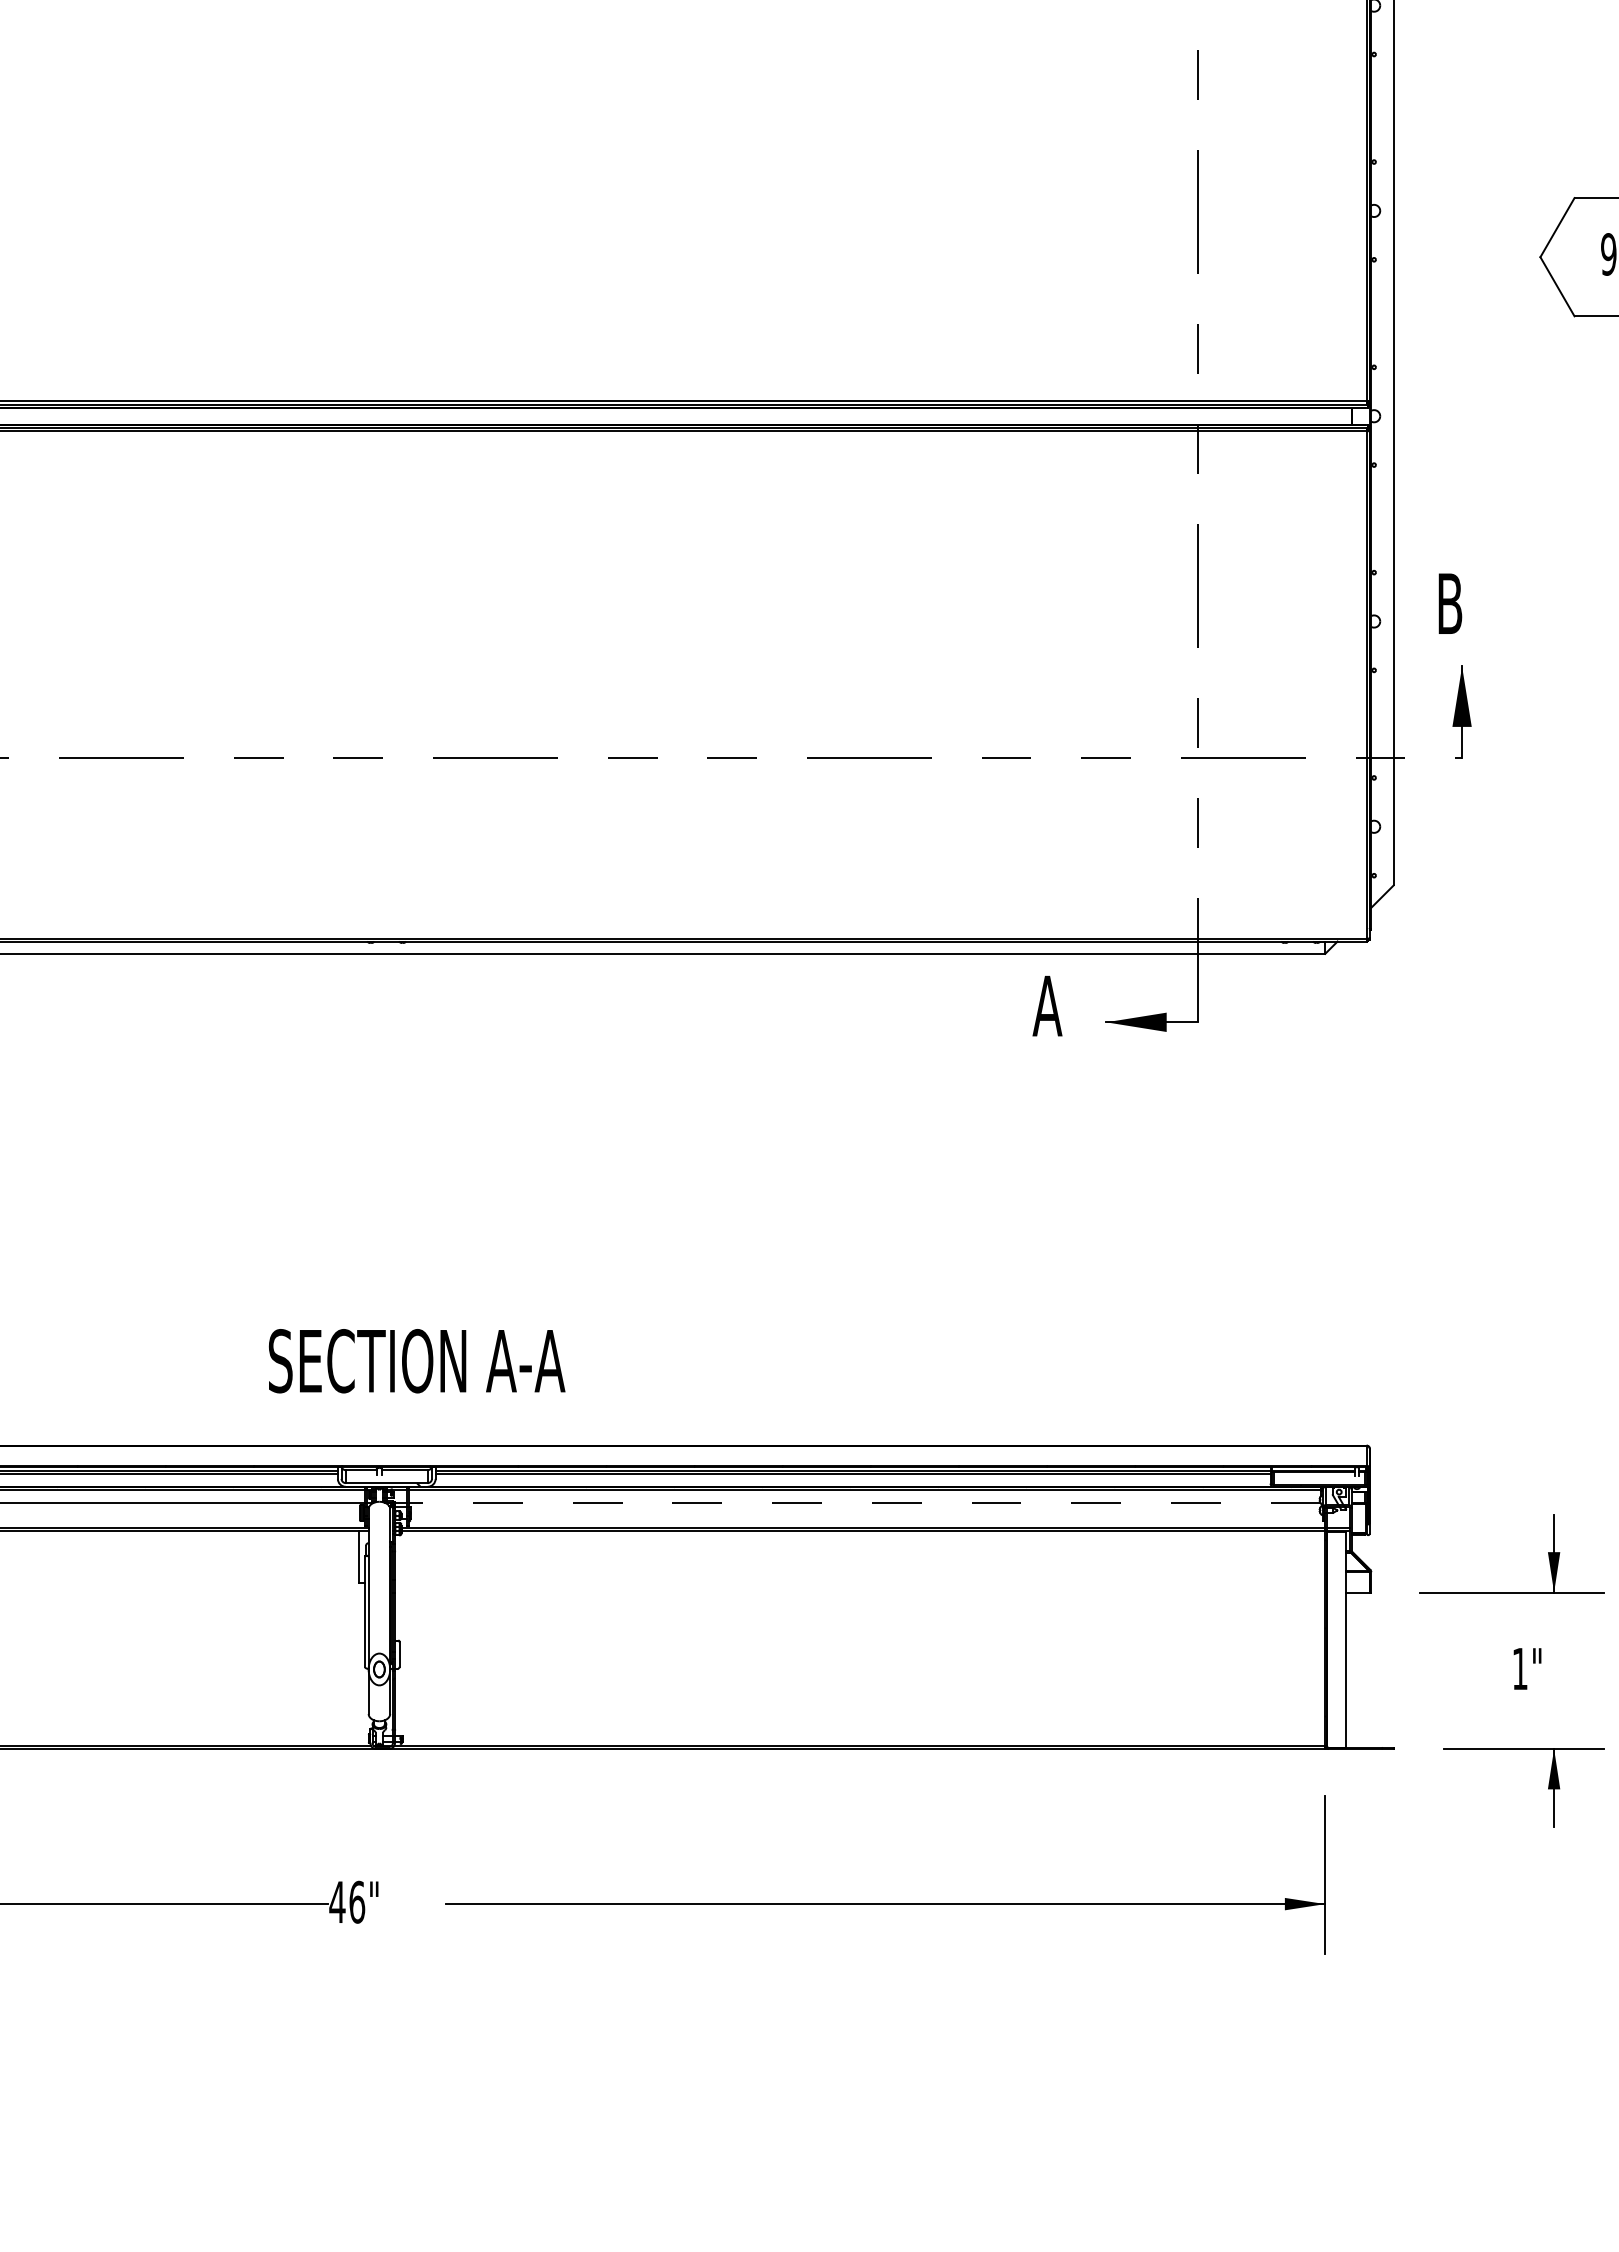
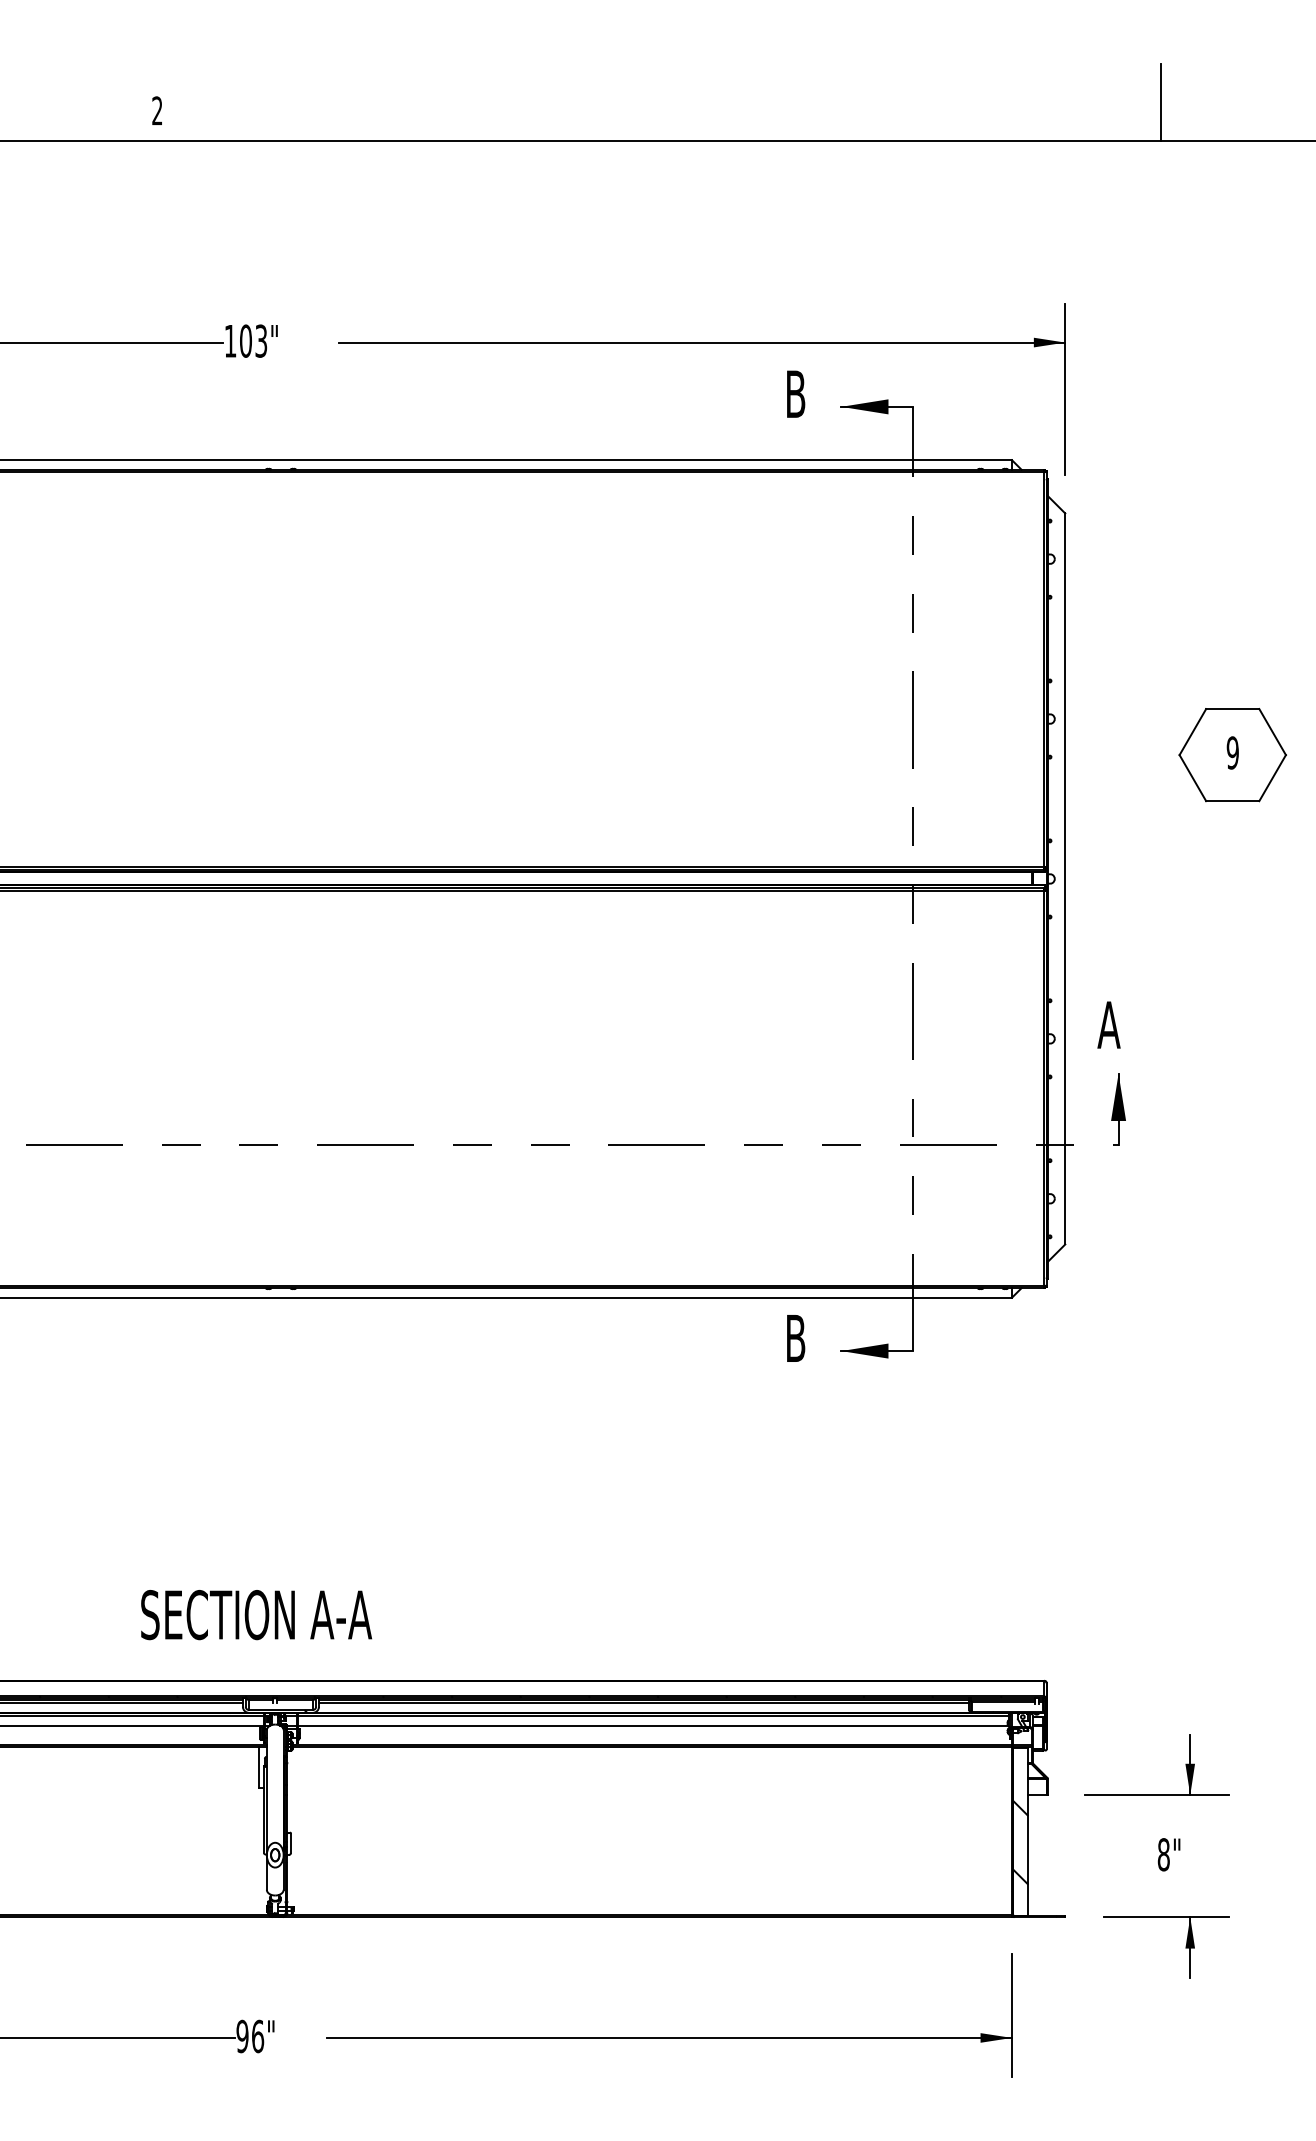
text: (1449, 603) -> (1108, 1024), B -> A
text: (1047, 1006) -> (795, 1338), A -> B
text: (416, 1361) -> (256, 1615), moved
line: (863, 1503) -> (652, 1725), dashed -> solid
hatch: (1336, 1653) -> (1020, 1842), added
text: (1519, 1668) -> (1163, 1854), 1" -> 8"
text: (337, 1902) -> (242, 2036), 46" -> 96"

